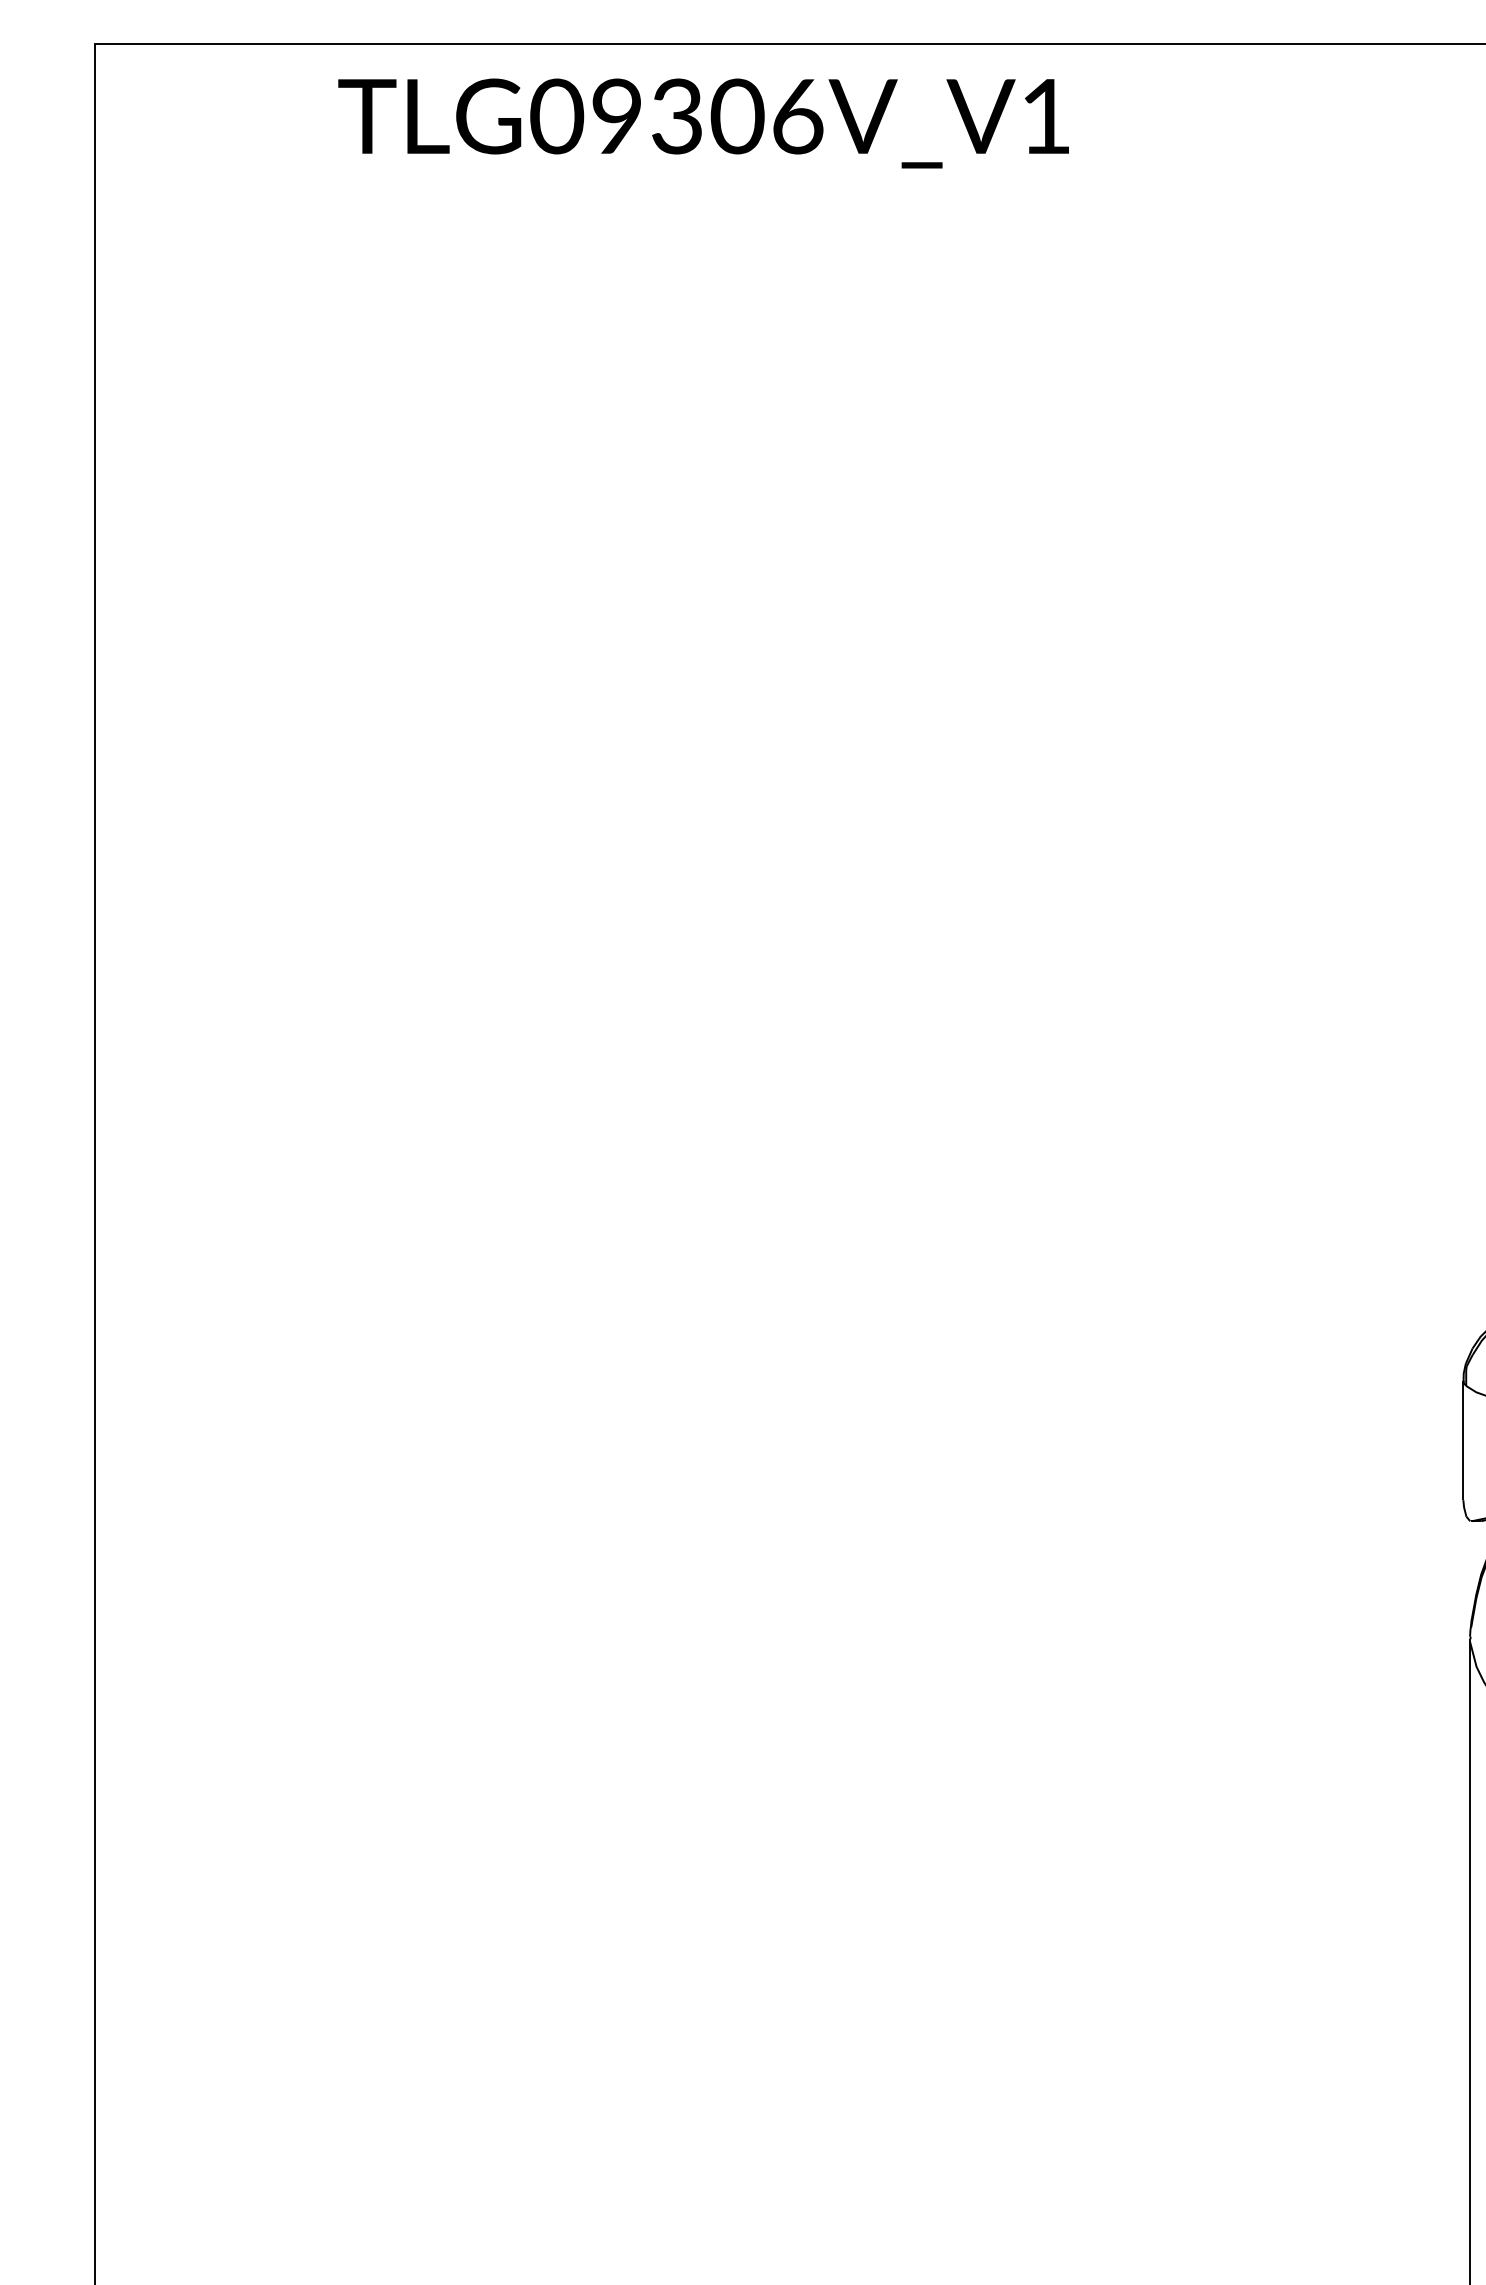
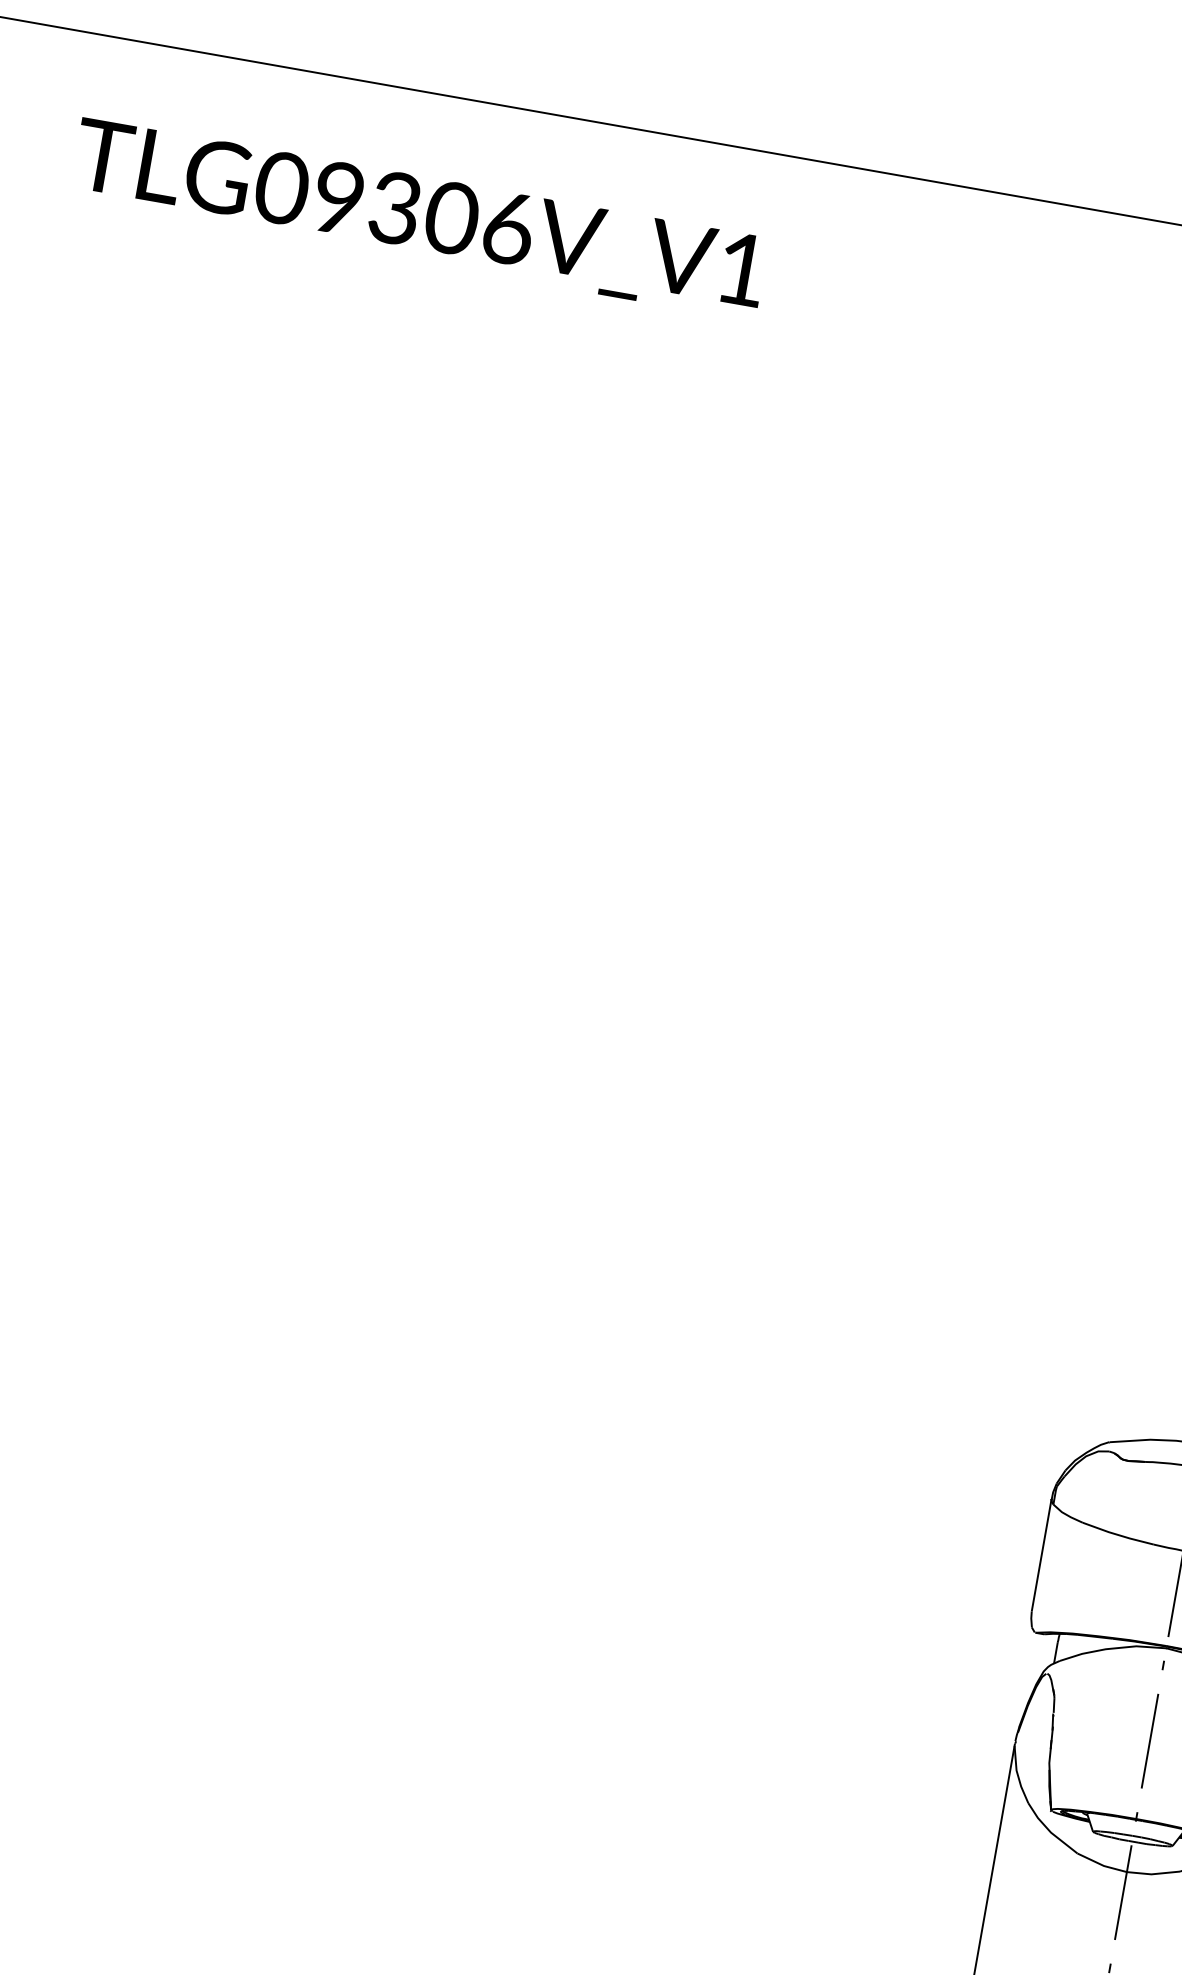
text: (703, 123) -> (418, 219), moved

